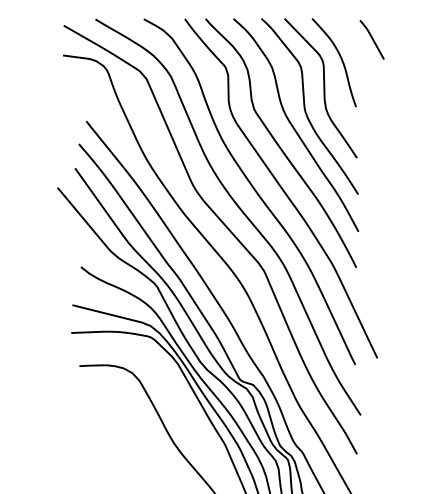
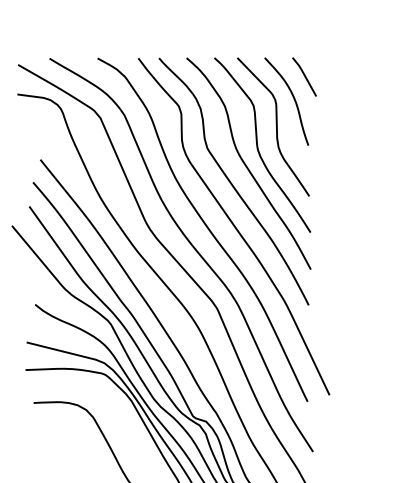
line: (371, 39) -> (303, 76), moved

